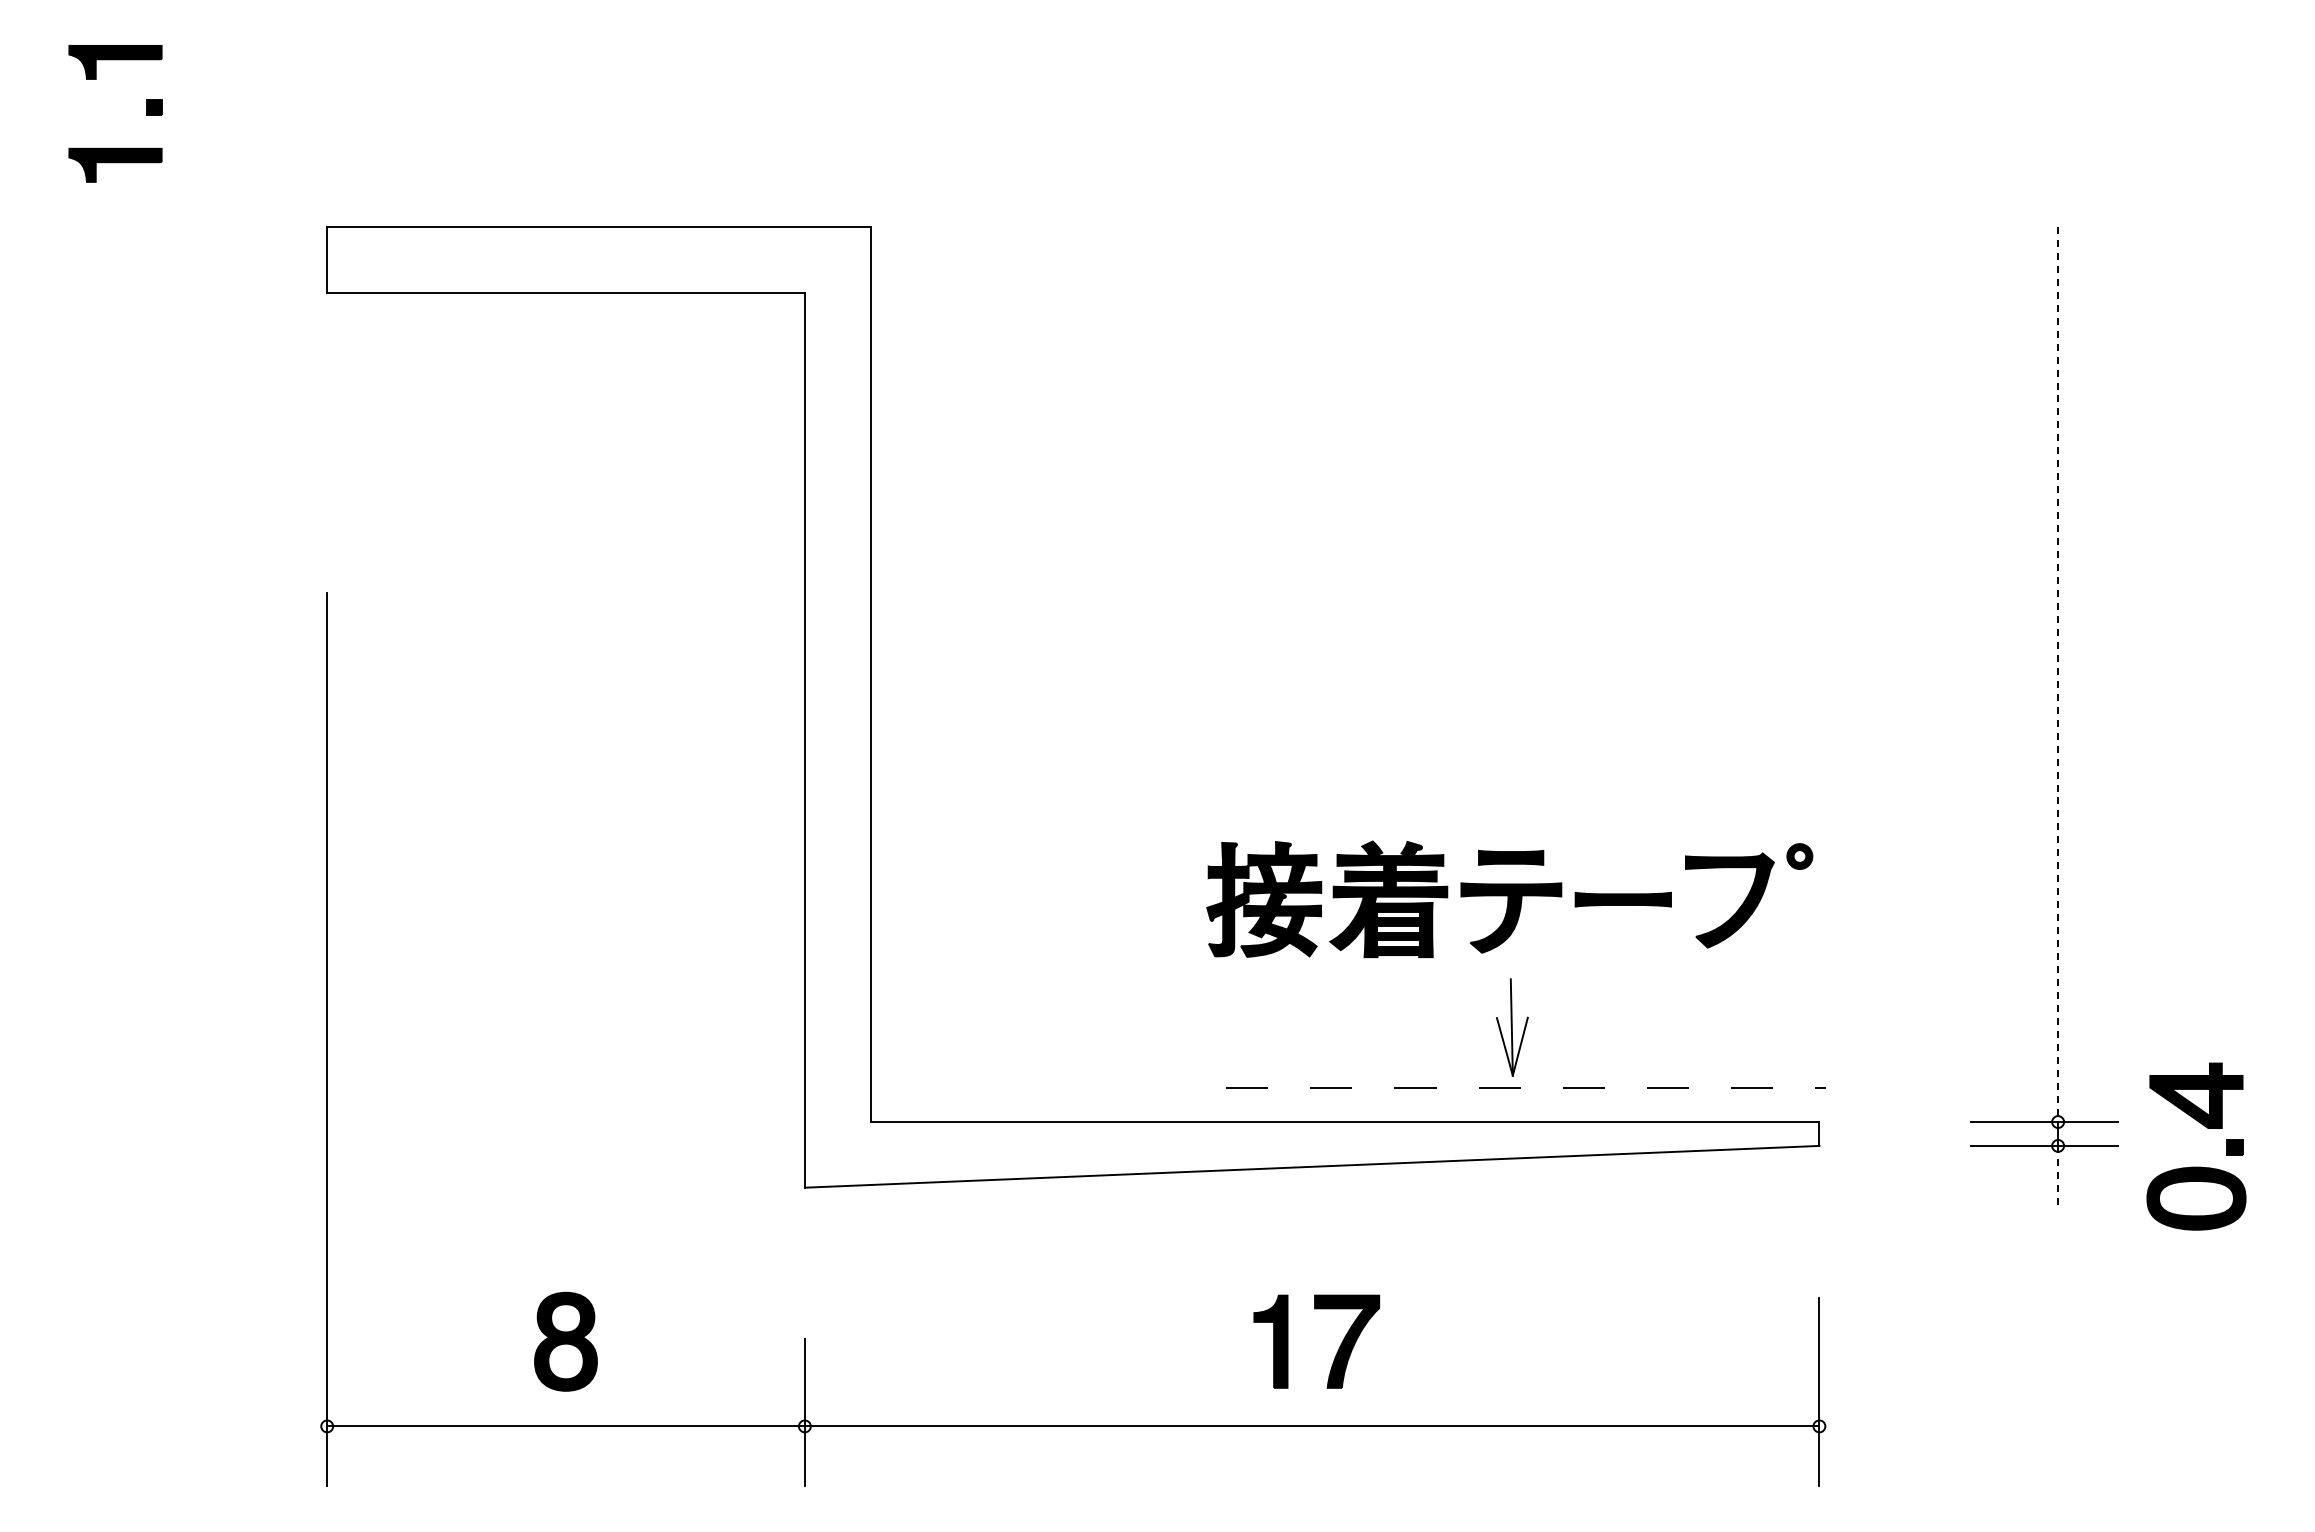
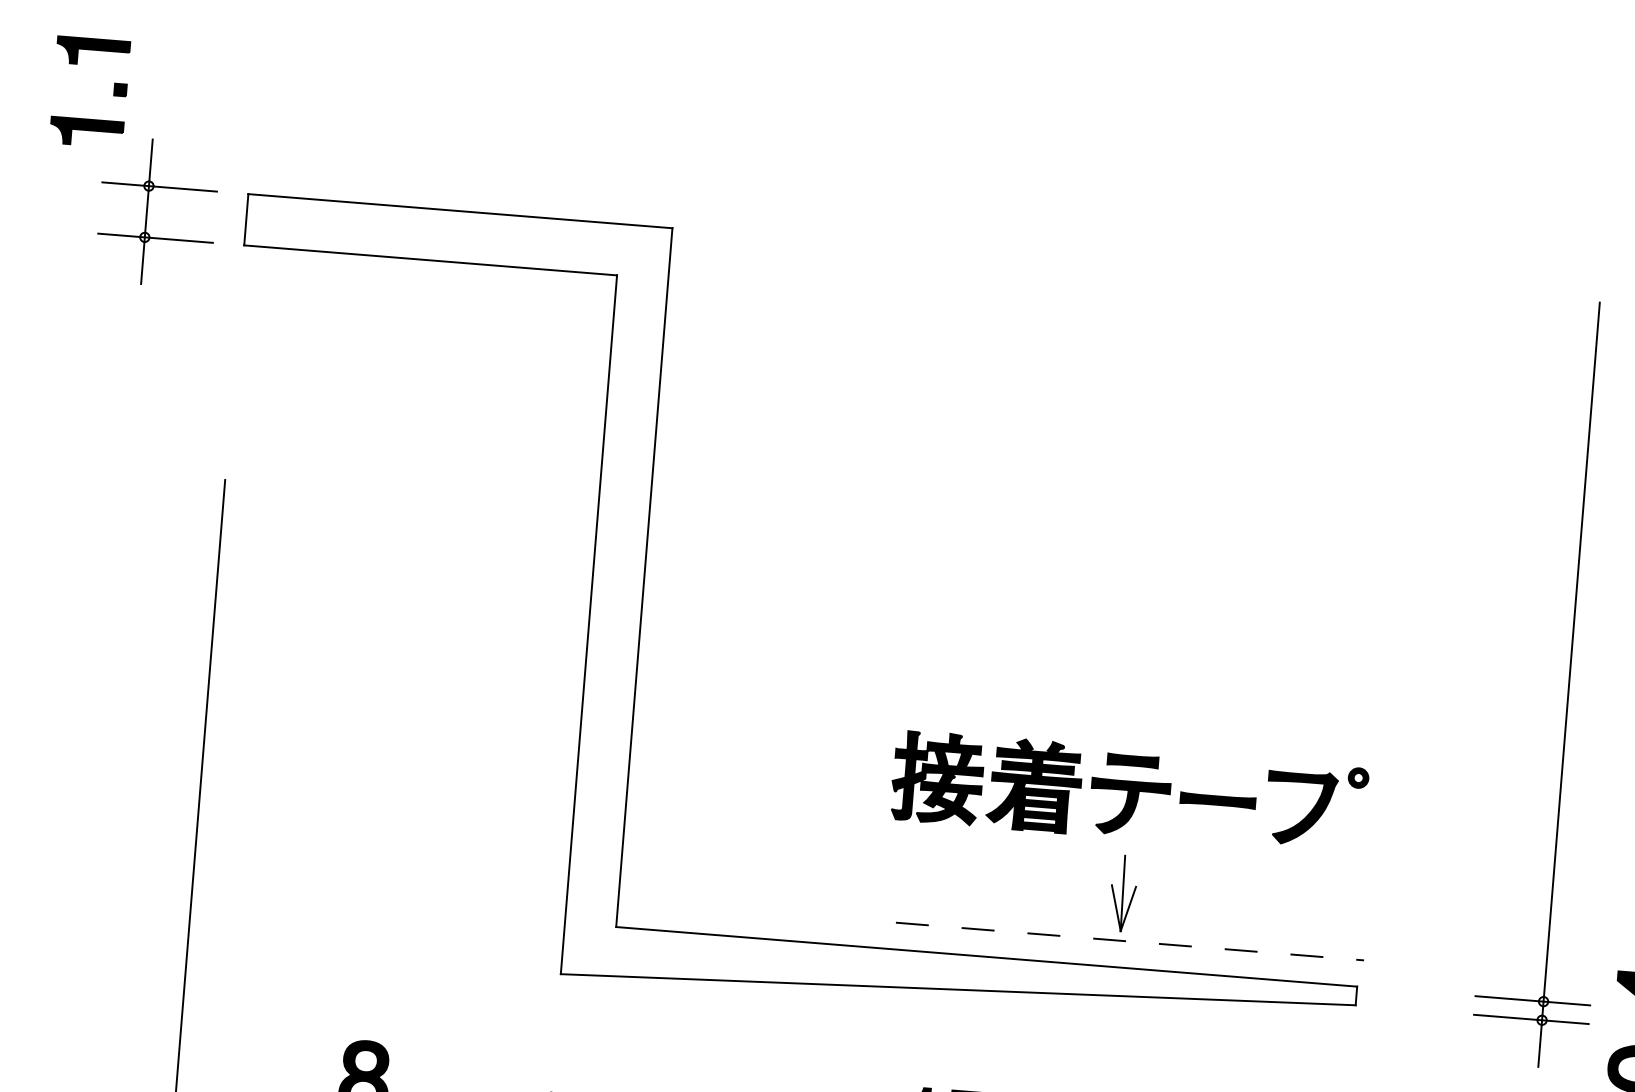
part: (200, 260) -> (147, 212), added
line: (2058, 674) -> (1571, 652), dashed -> solid
line: (2058, 1175) -> (1540, 1043), dashed -> solid

